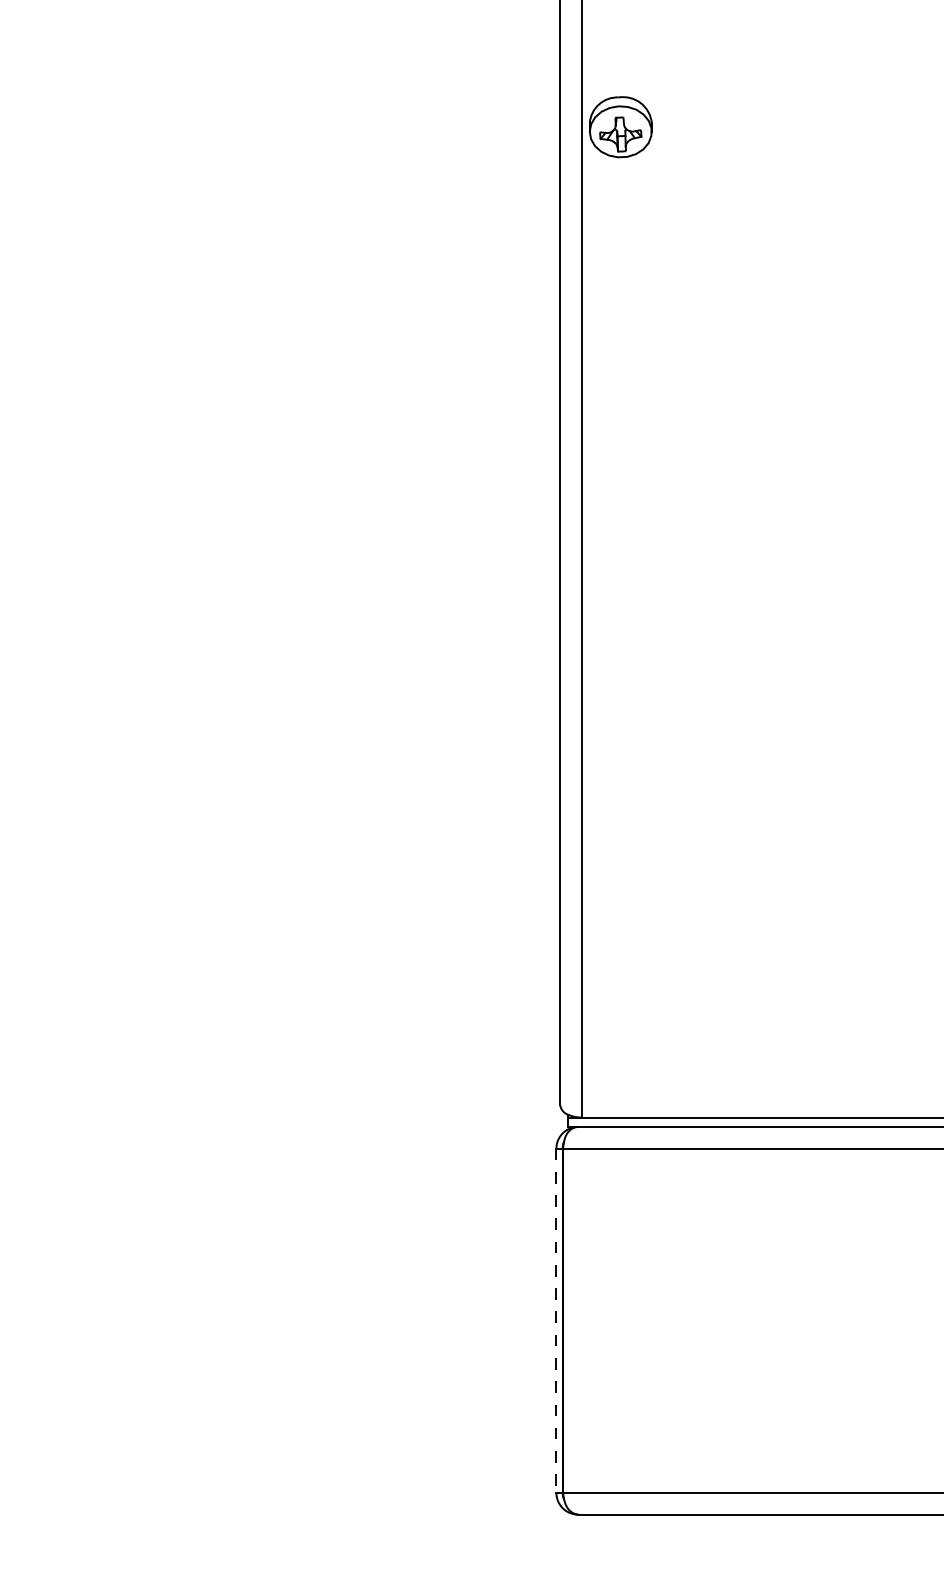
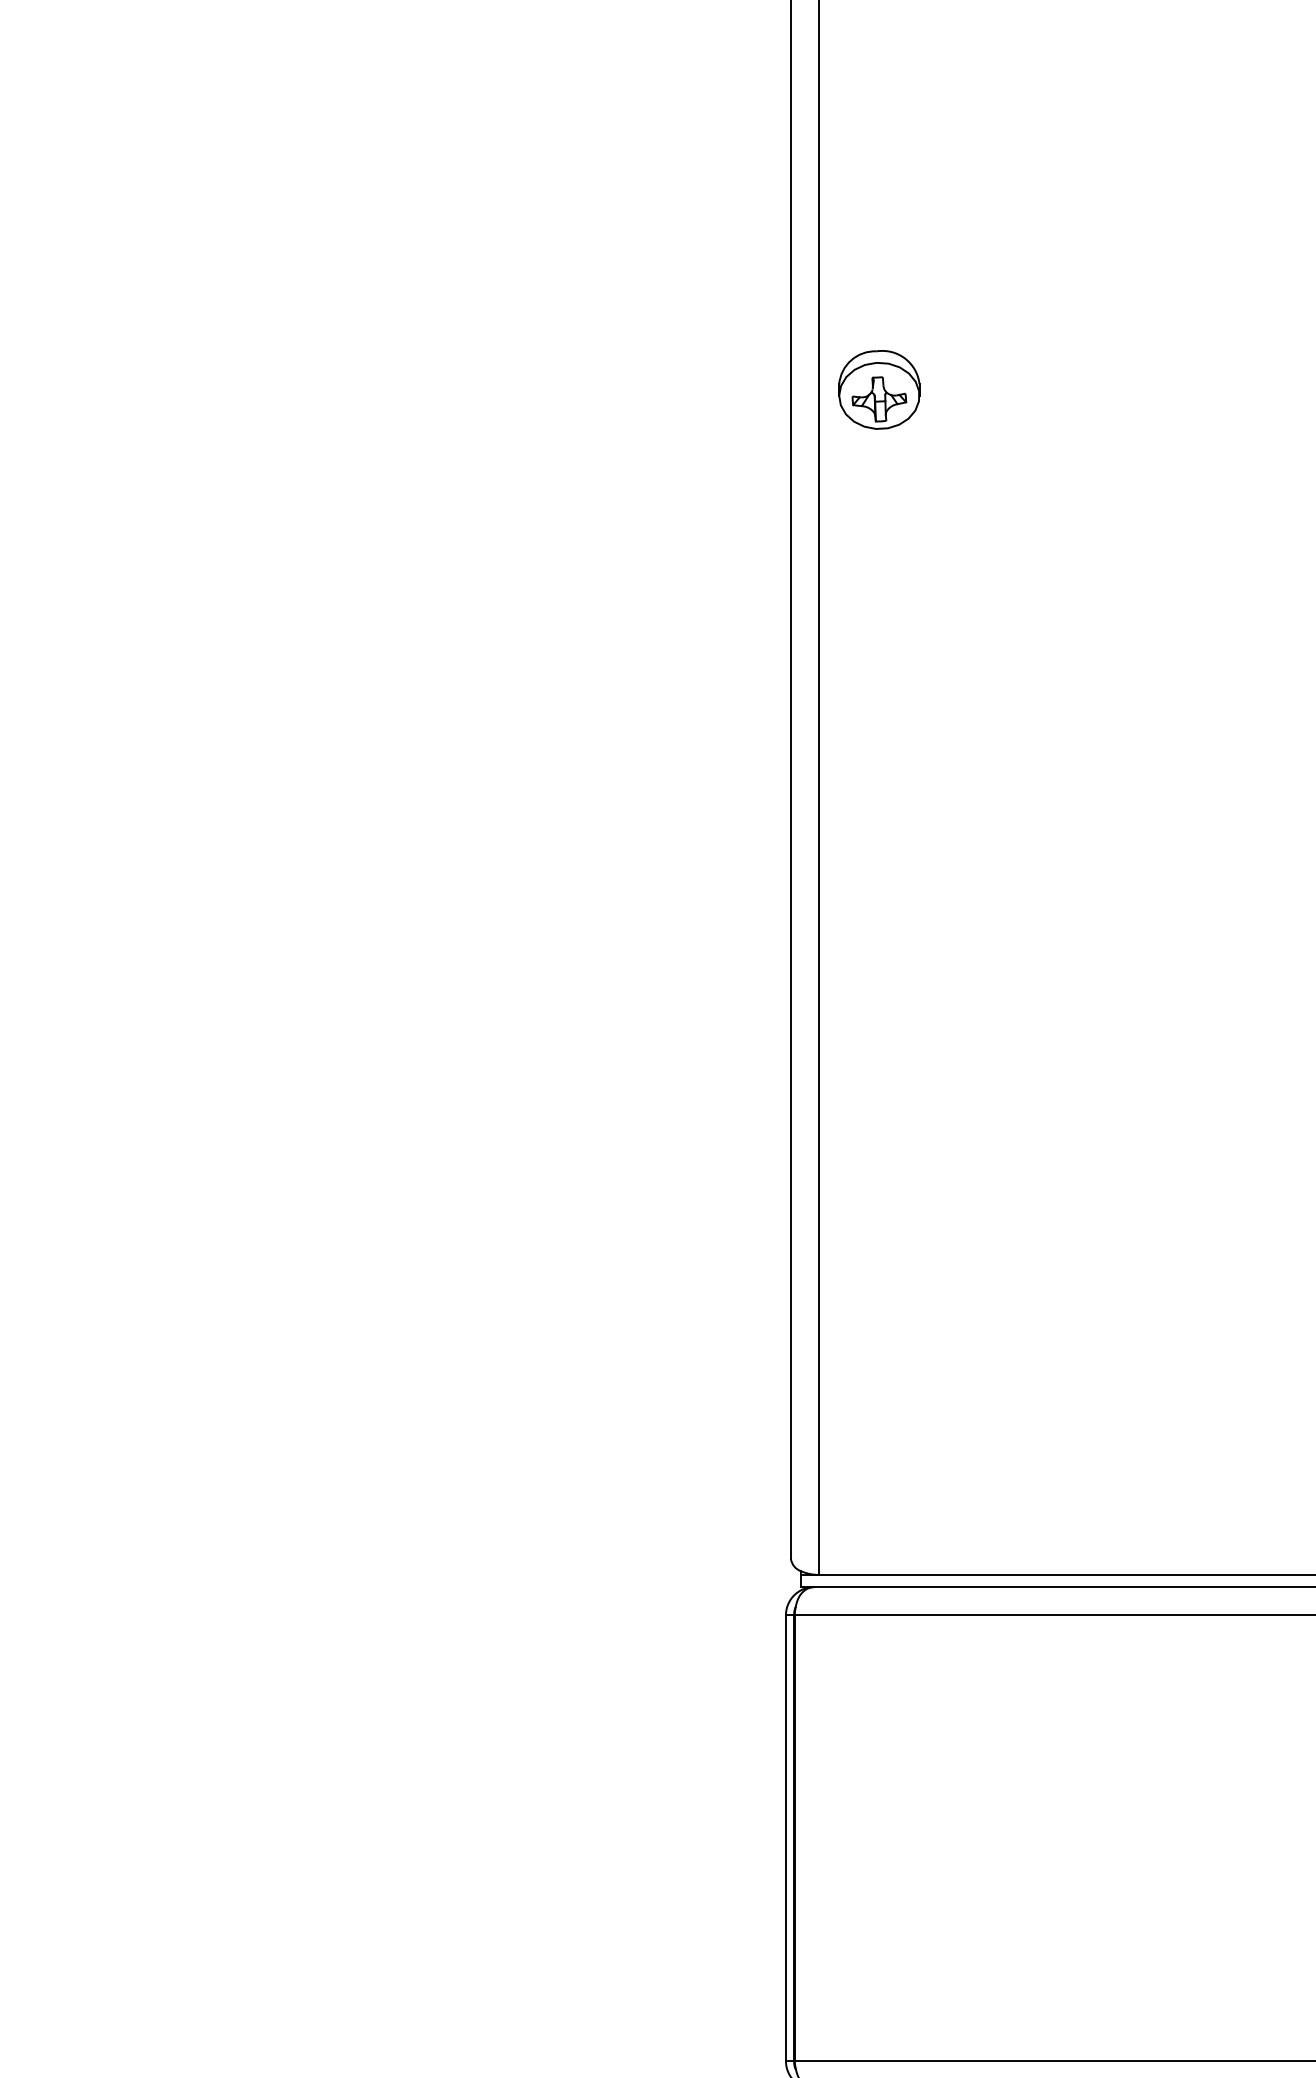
part: (620, 126) -> (879, 389), moved
line: (556, 1321) -> (785, 1838), dashed -> solid

